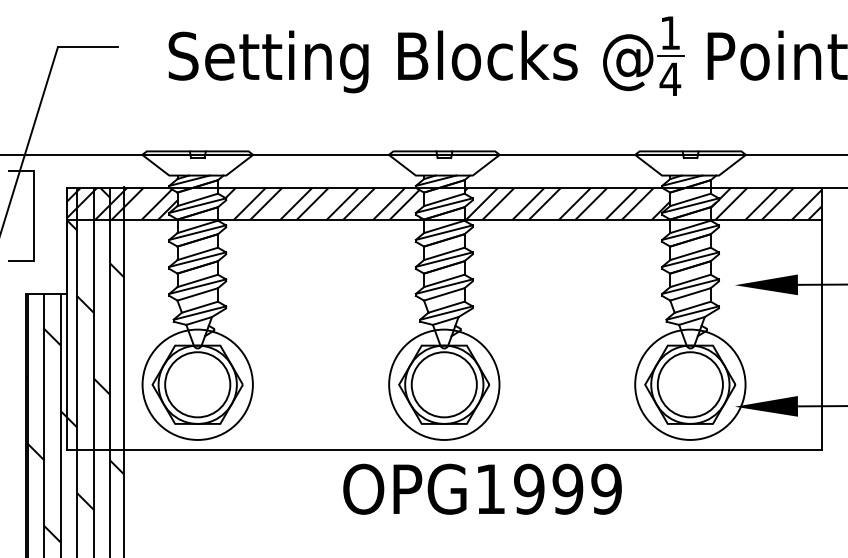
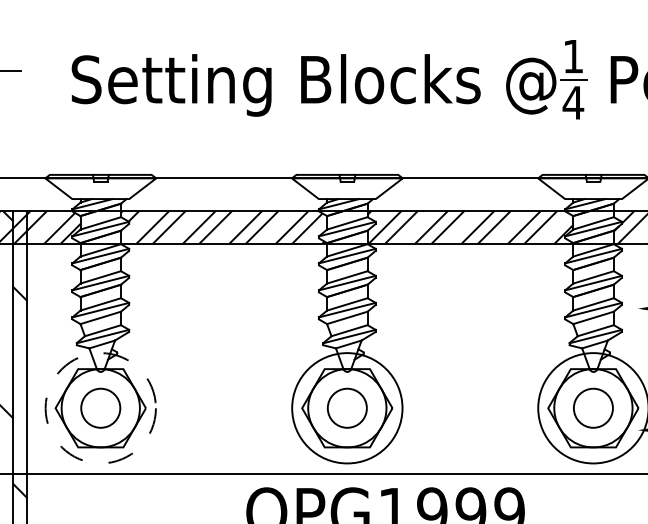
circle: (197, 384) -> (100, 407), size x0.6
circle: (197, 384) -> (100, 407), solid -> dashed
circle: (443, 384) -> (346, 407), size x0.6
circle: (689, 384) -> (592, 407), size x0.6

